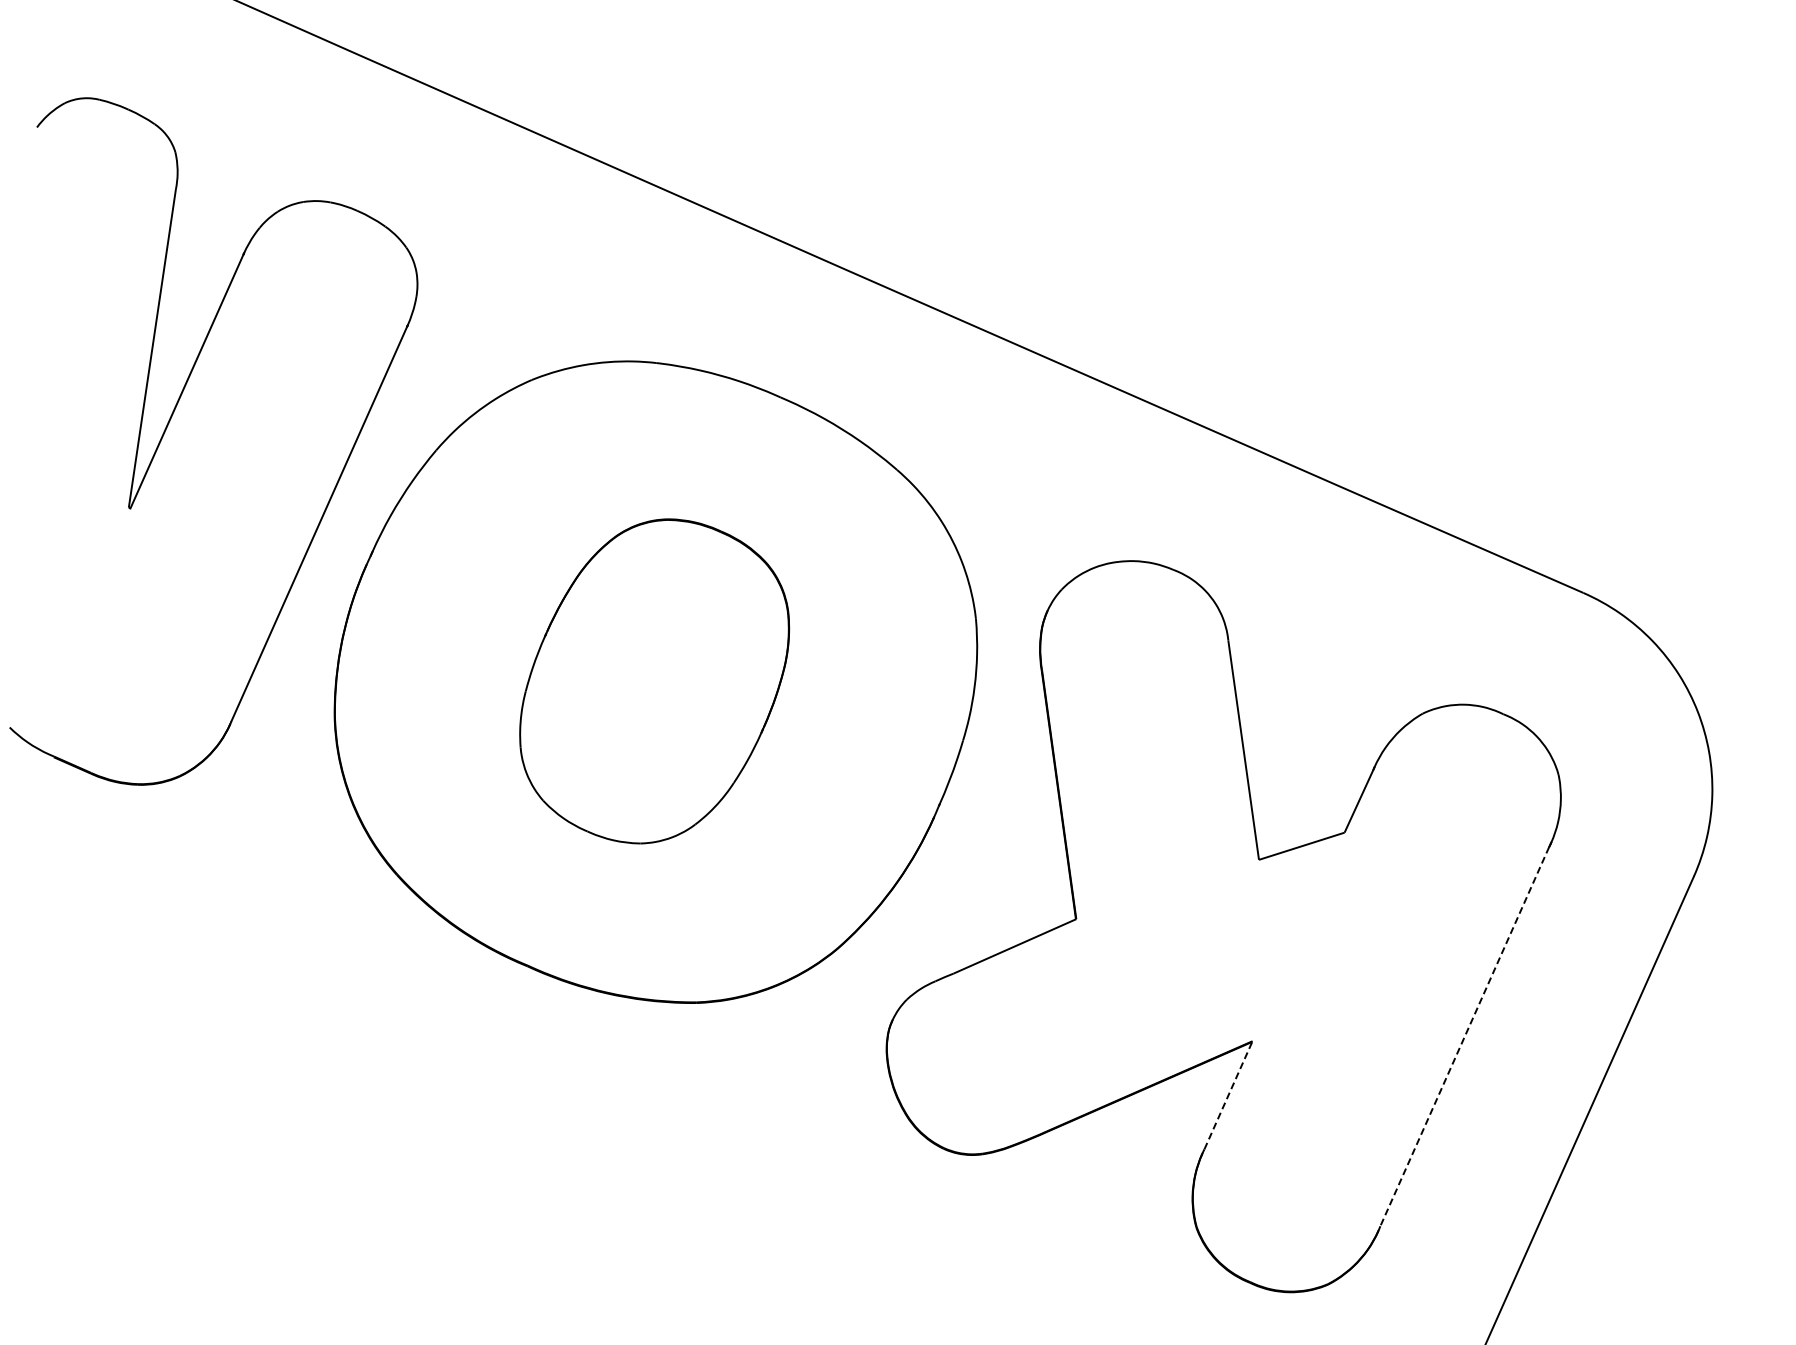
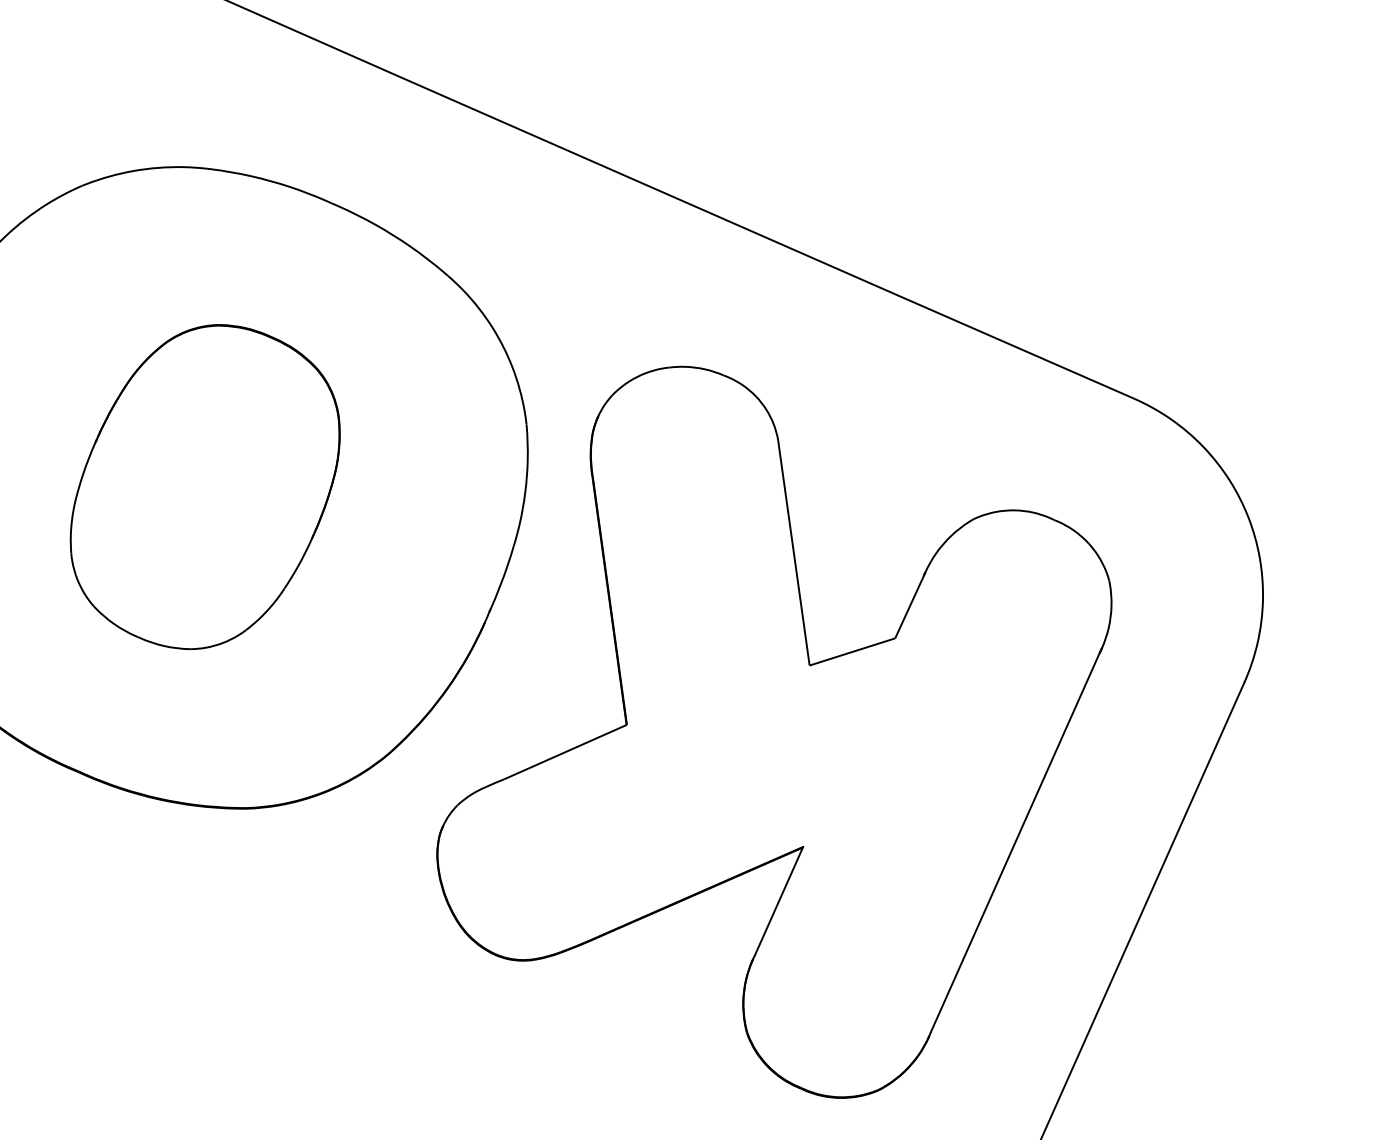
line: (1464, 1036) -> (1015, 842), dashed -> solid
line: (1228, 1094) -> (779, 900), dashed -> solid

